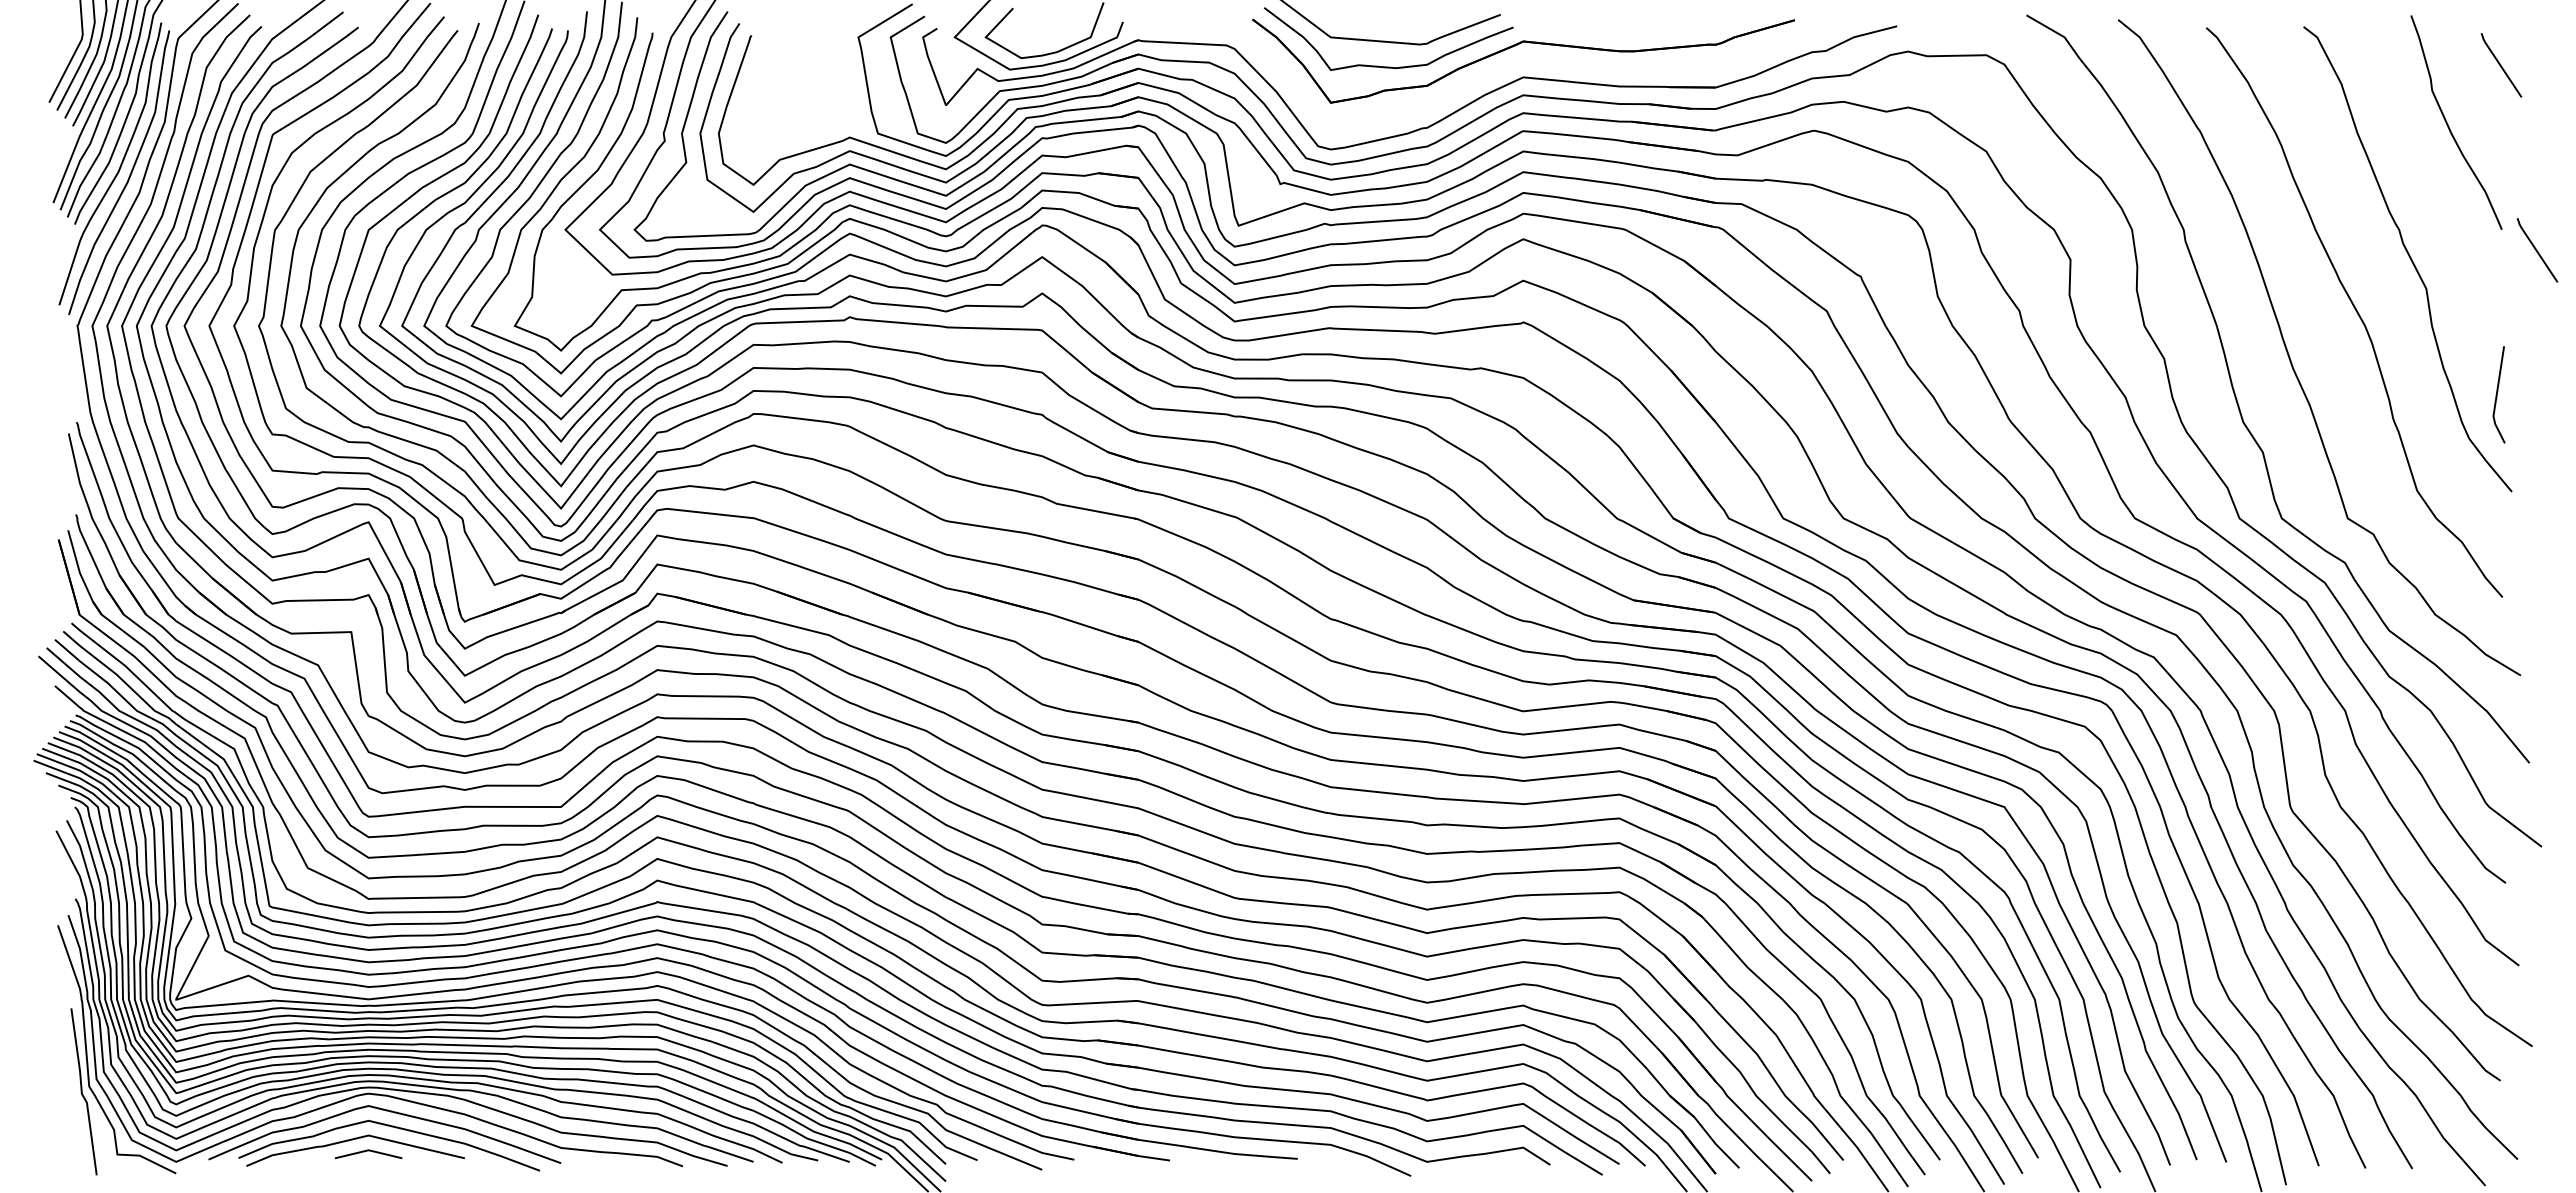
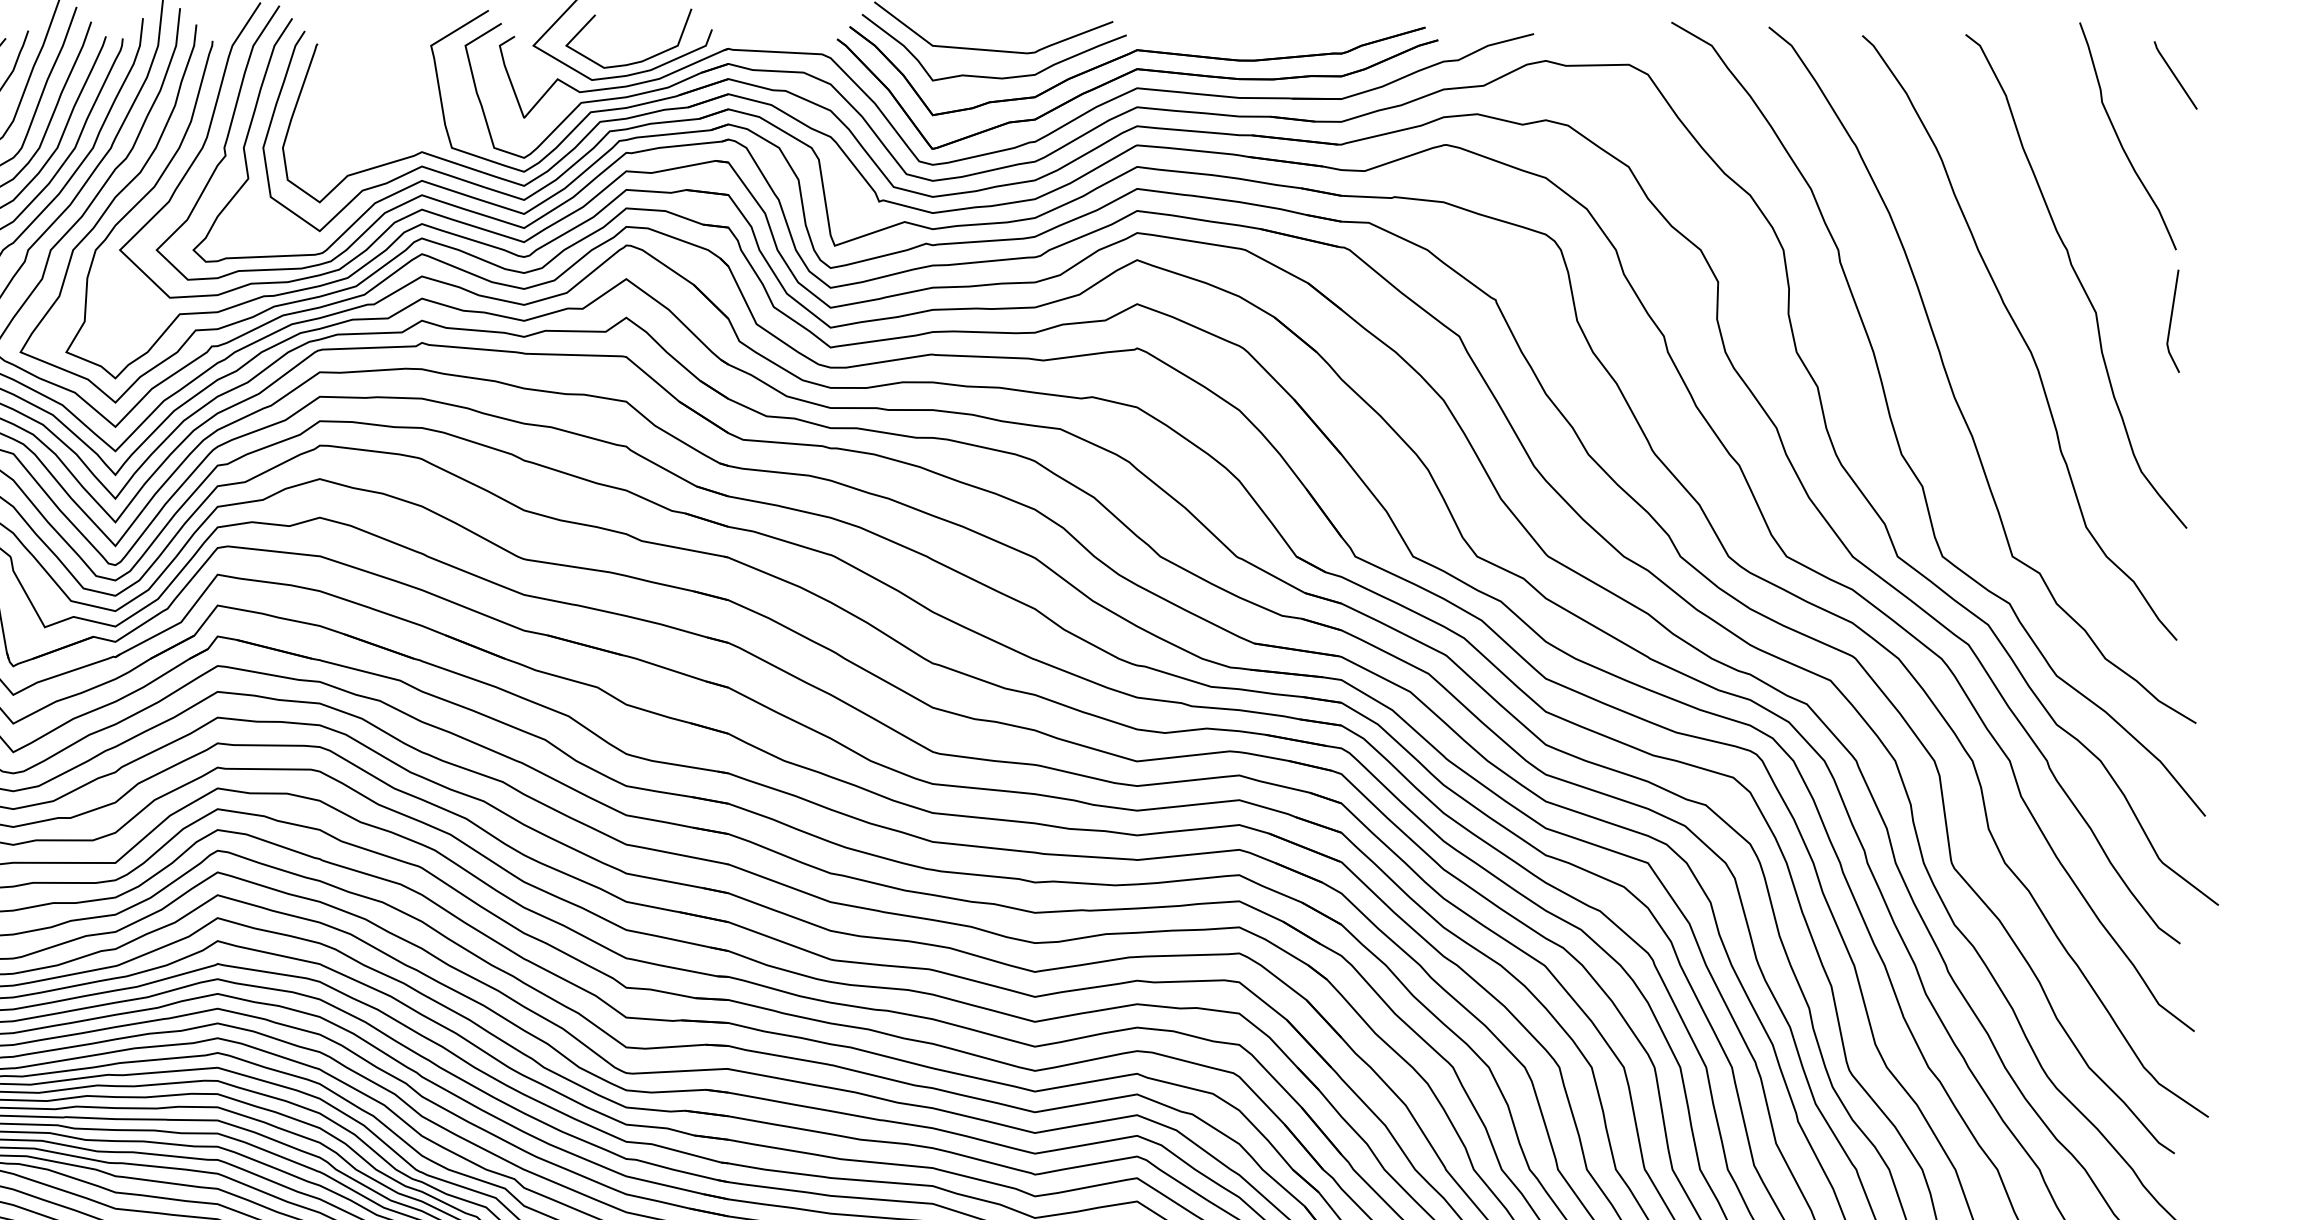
part: (1515, 64) -> (1128, 74), added
line: (2537, 250) -> (2213, 272), removed
line: (2497, 394) -> (2171, 320), moved

